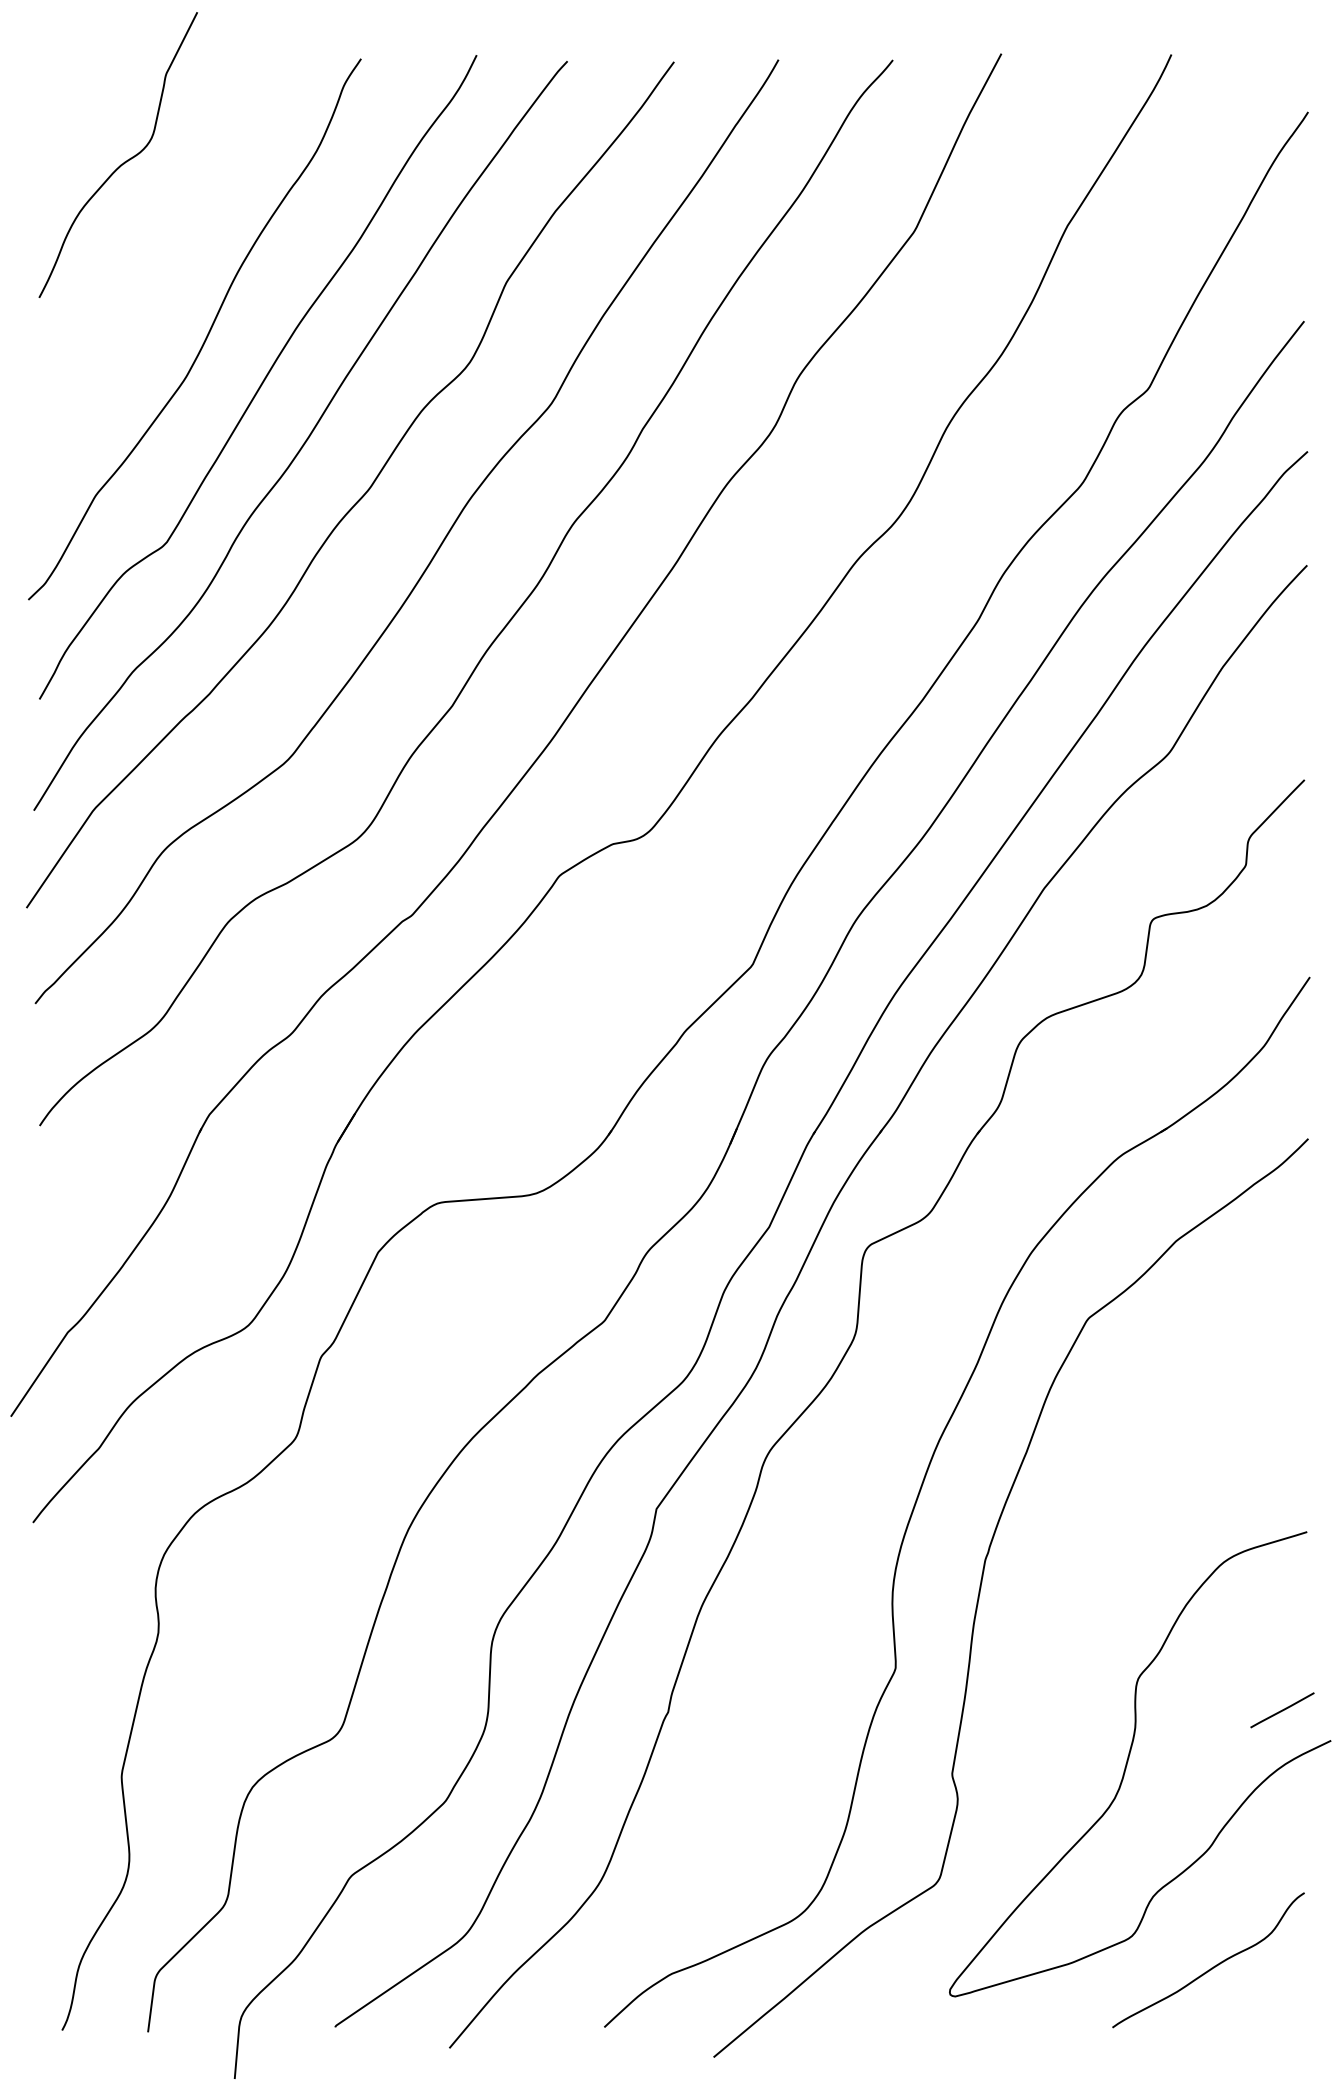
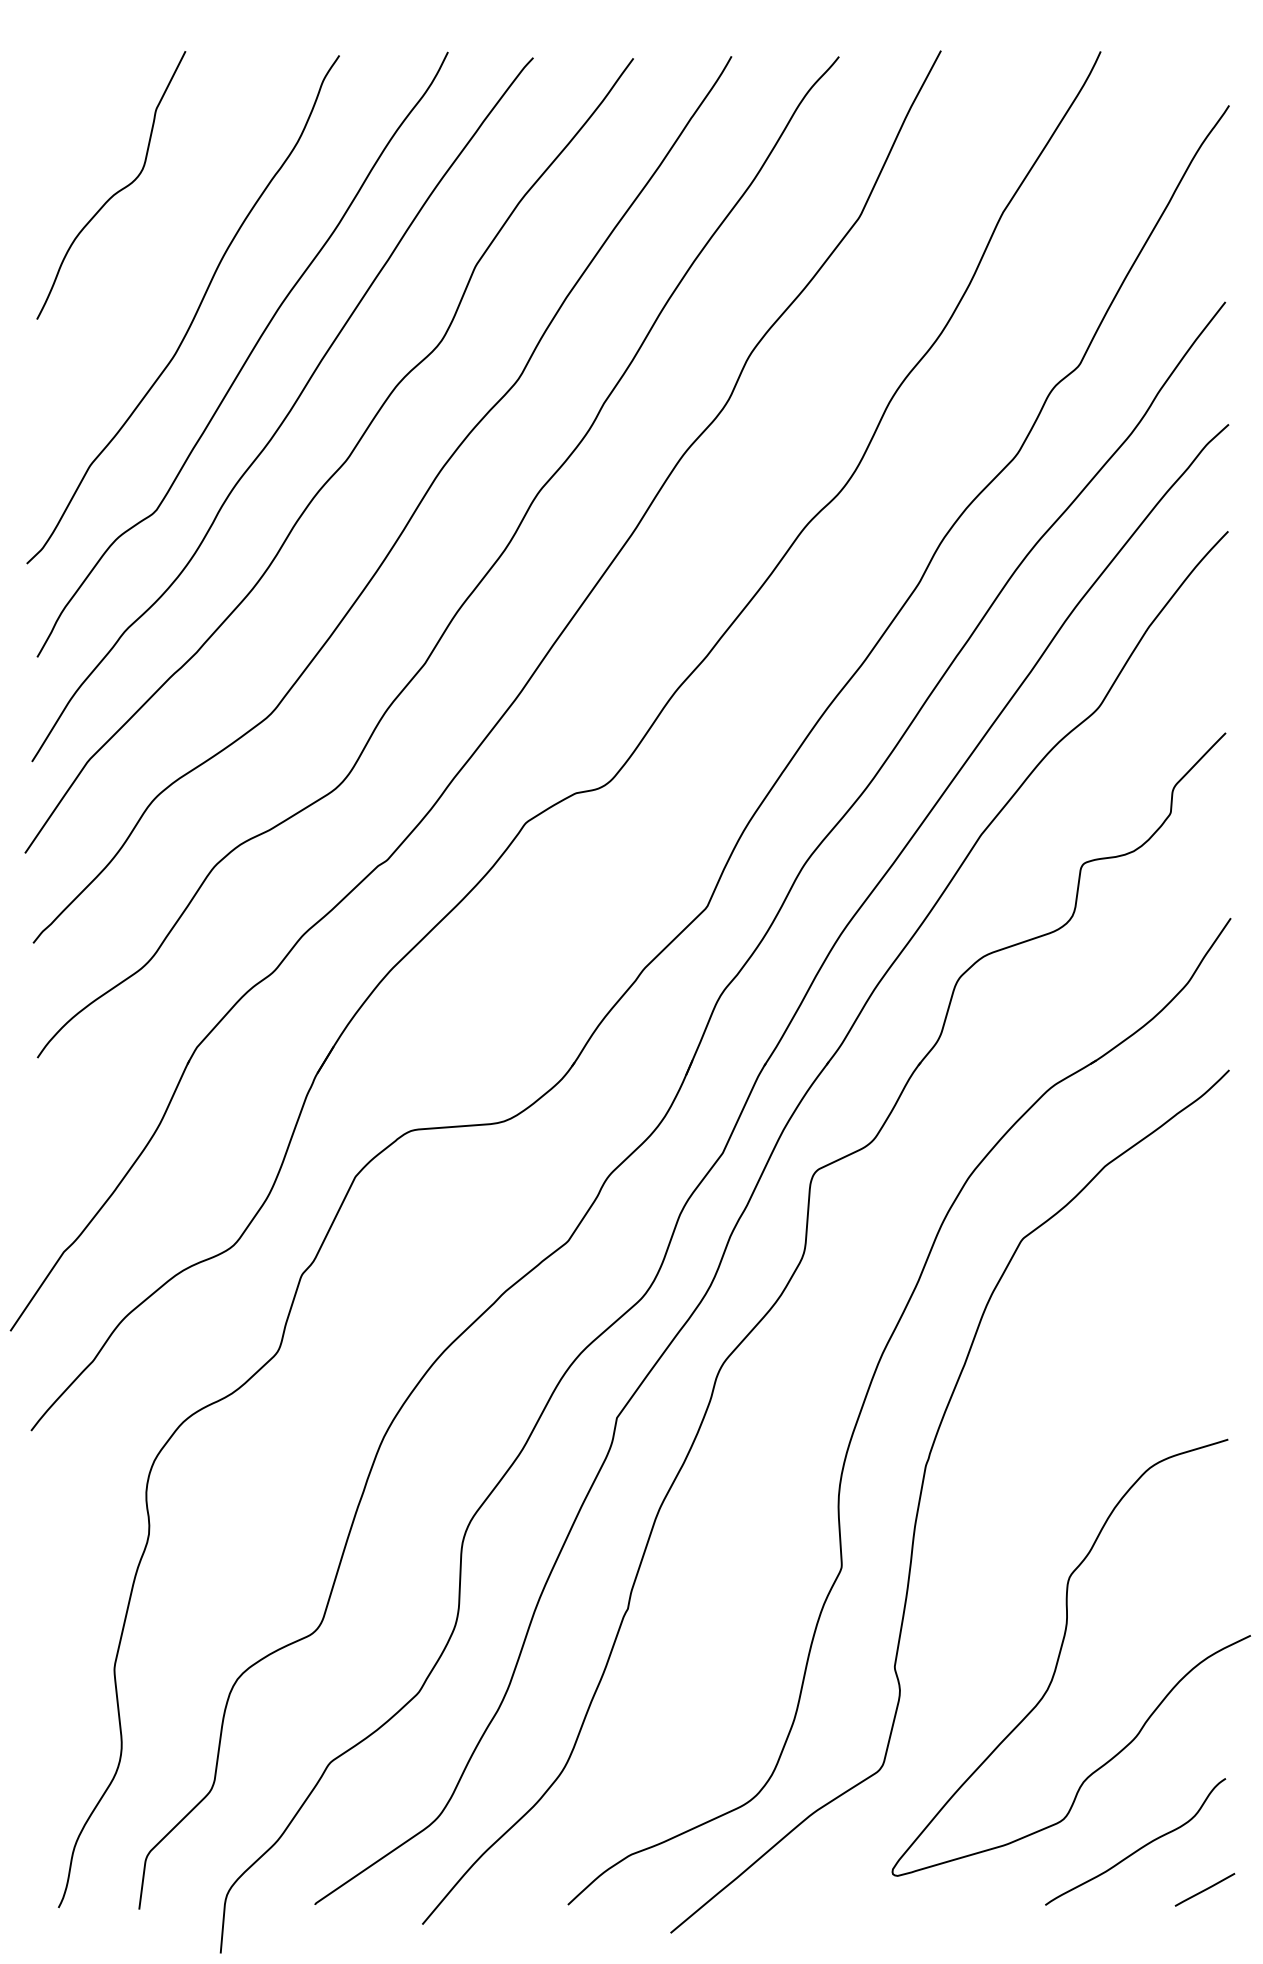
curve: (124, 161) -> (117, 191), moved
line: (1282, 1710) -> (1205, 1890), moved

